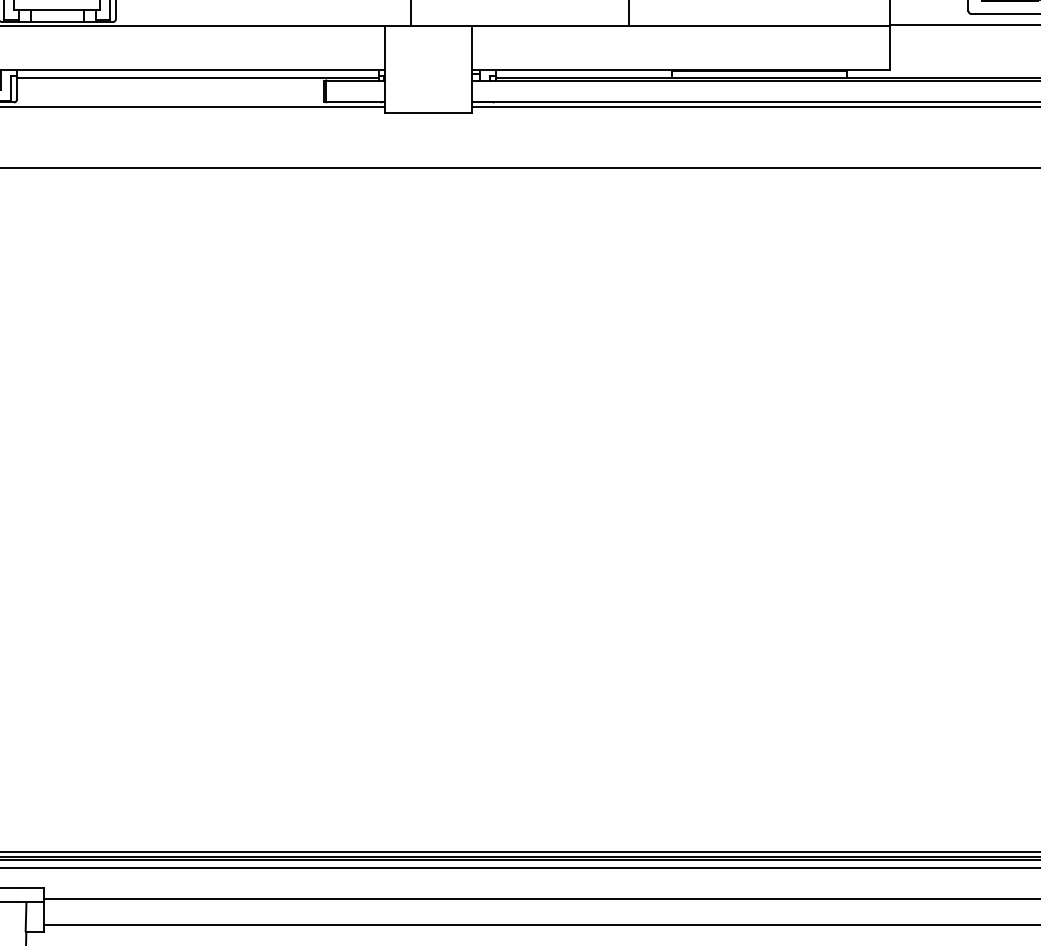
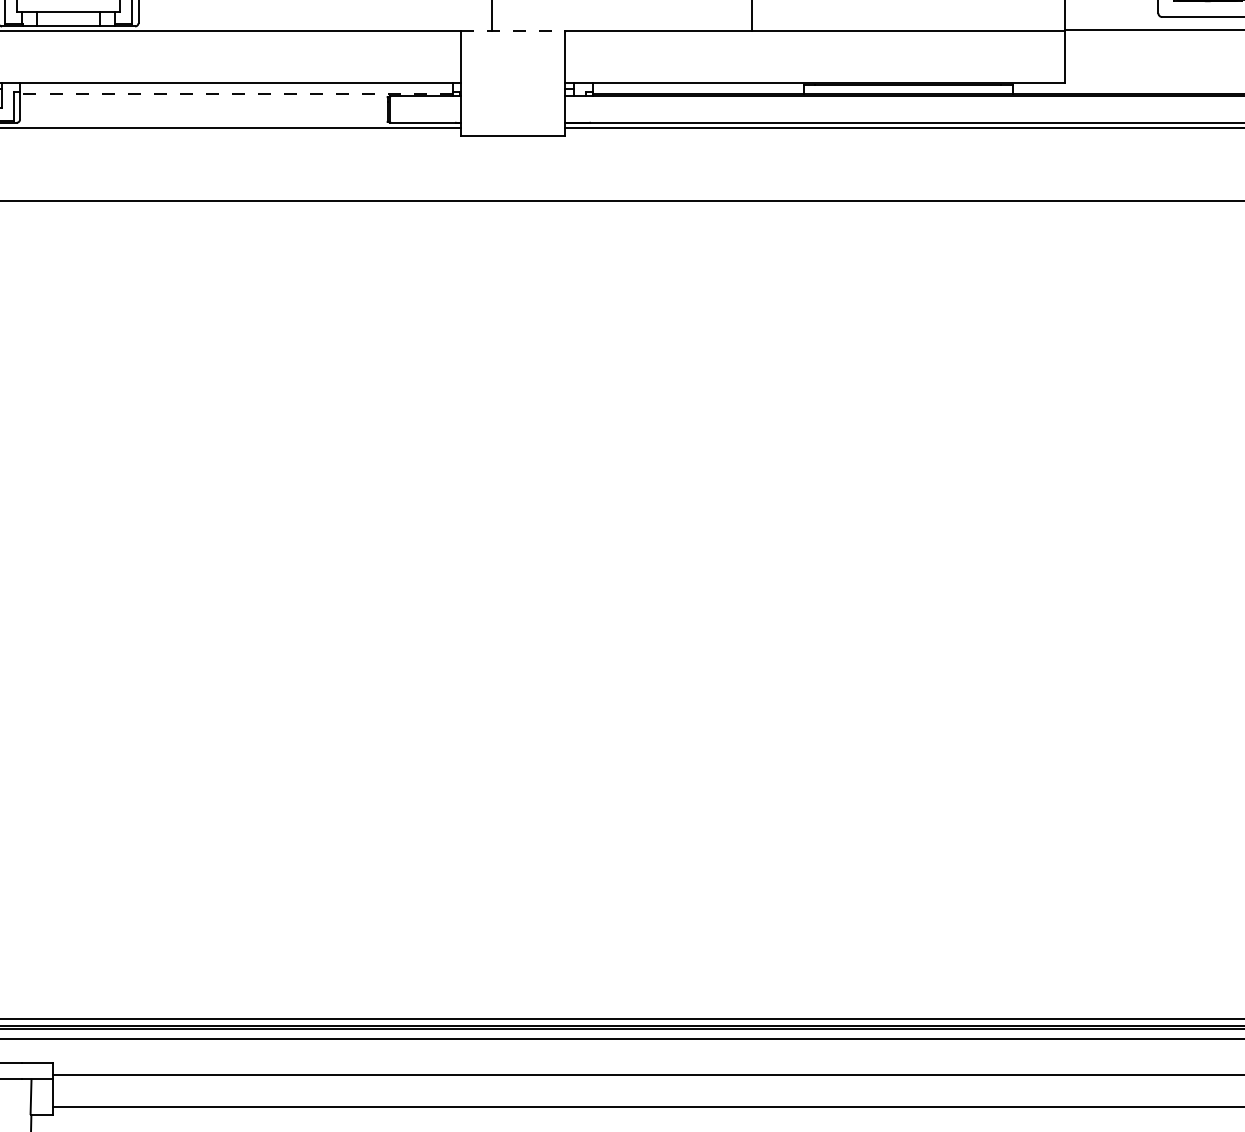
line: (428, 26) -> (512, 31), solid -> dashed
line: (197, 78) -> (236, 94), solid -> dashed

